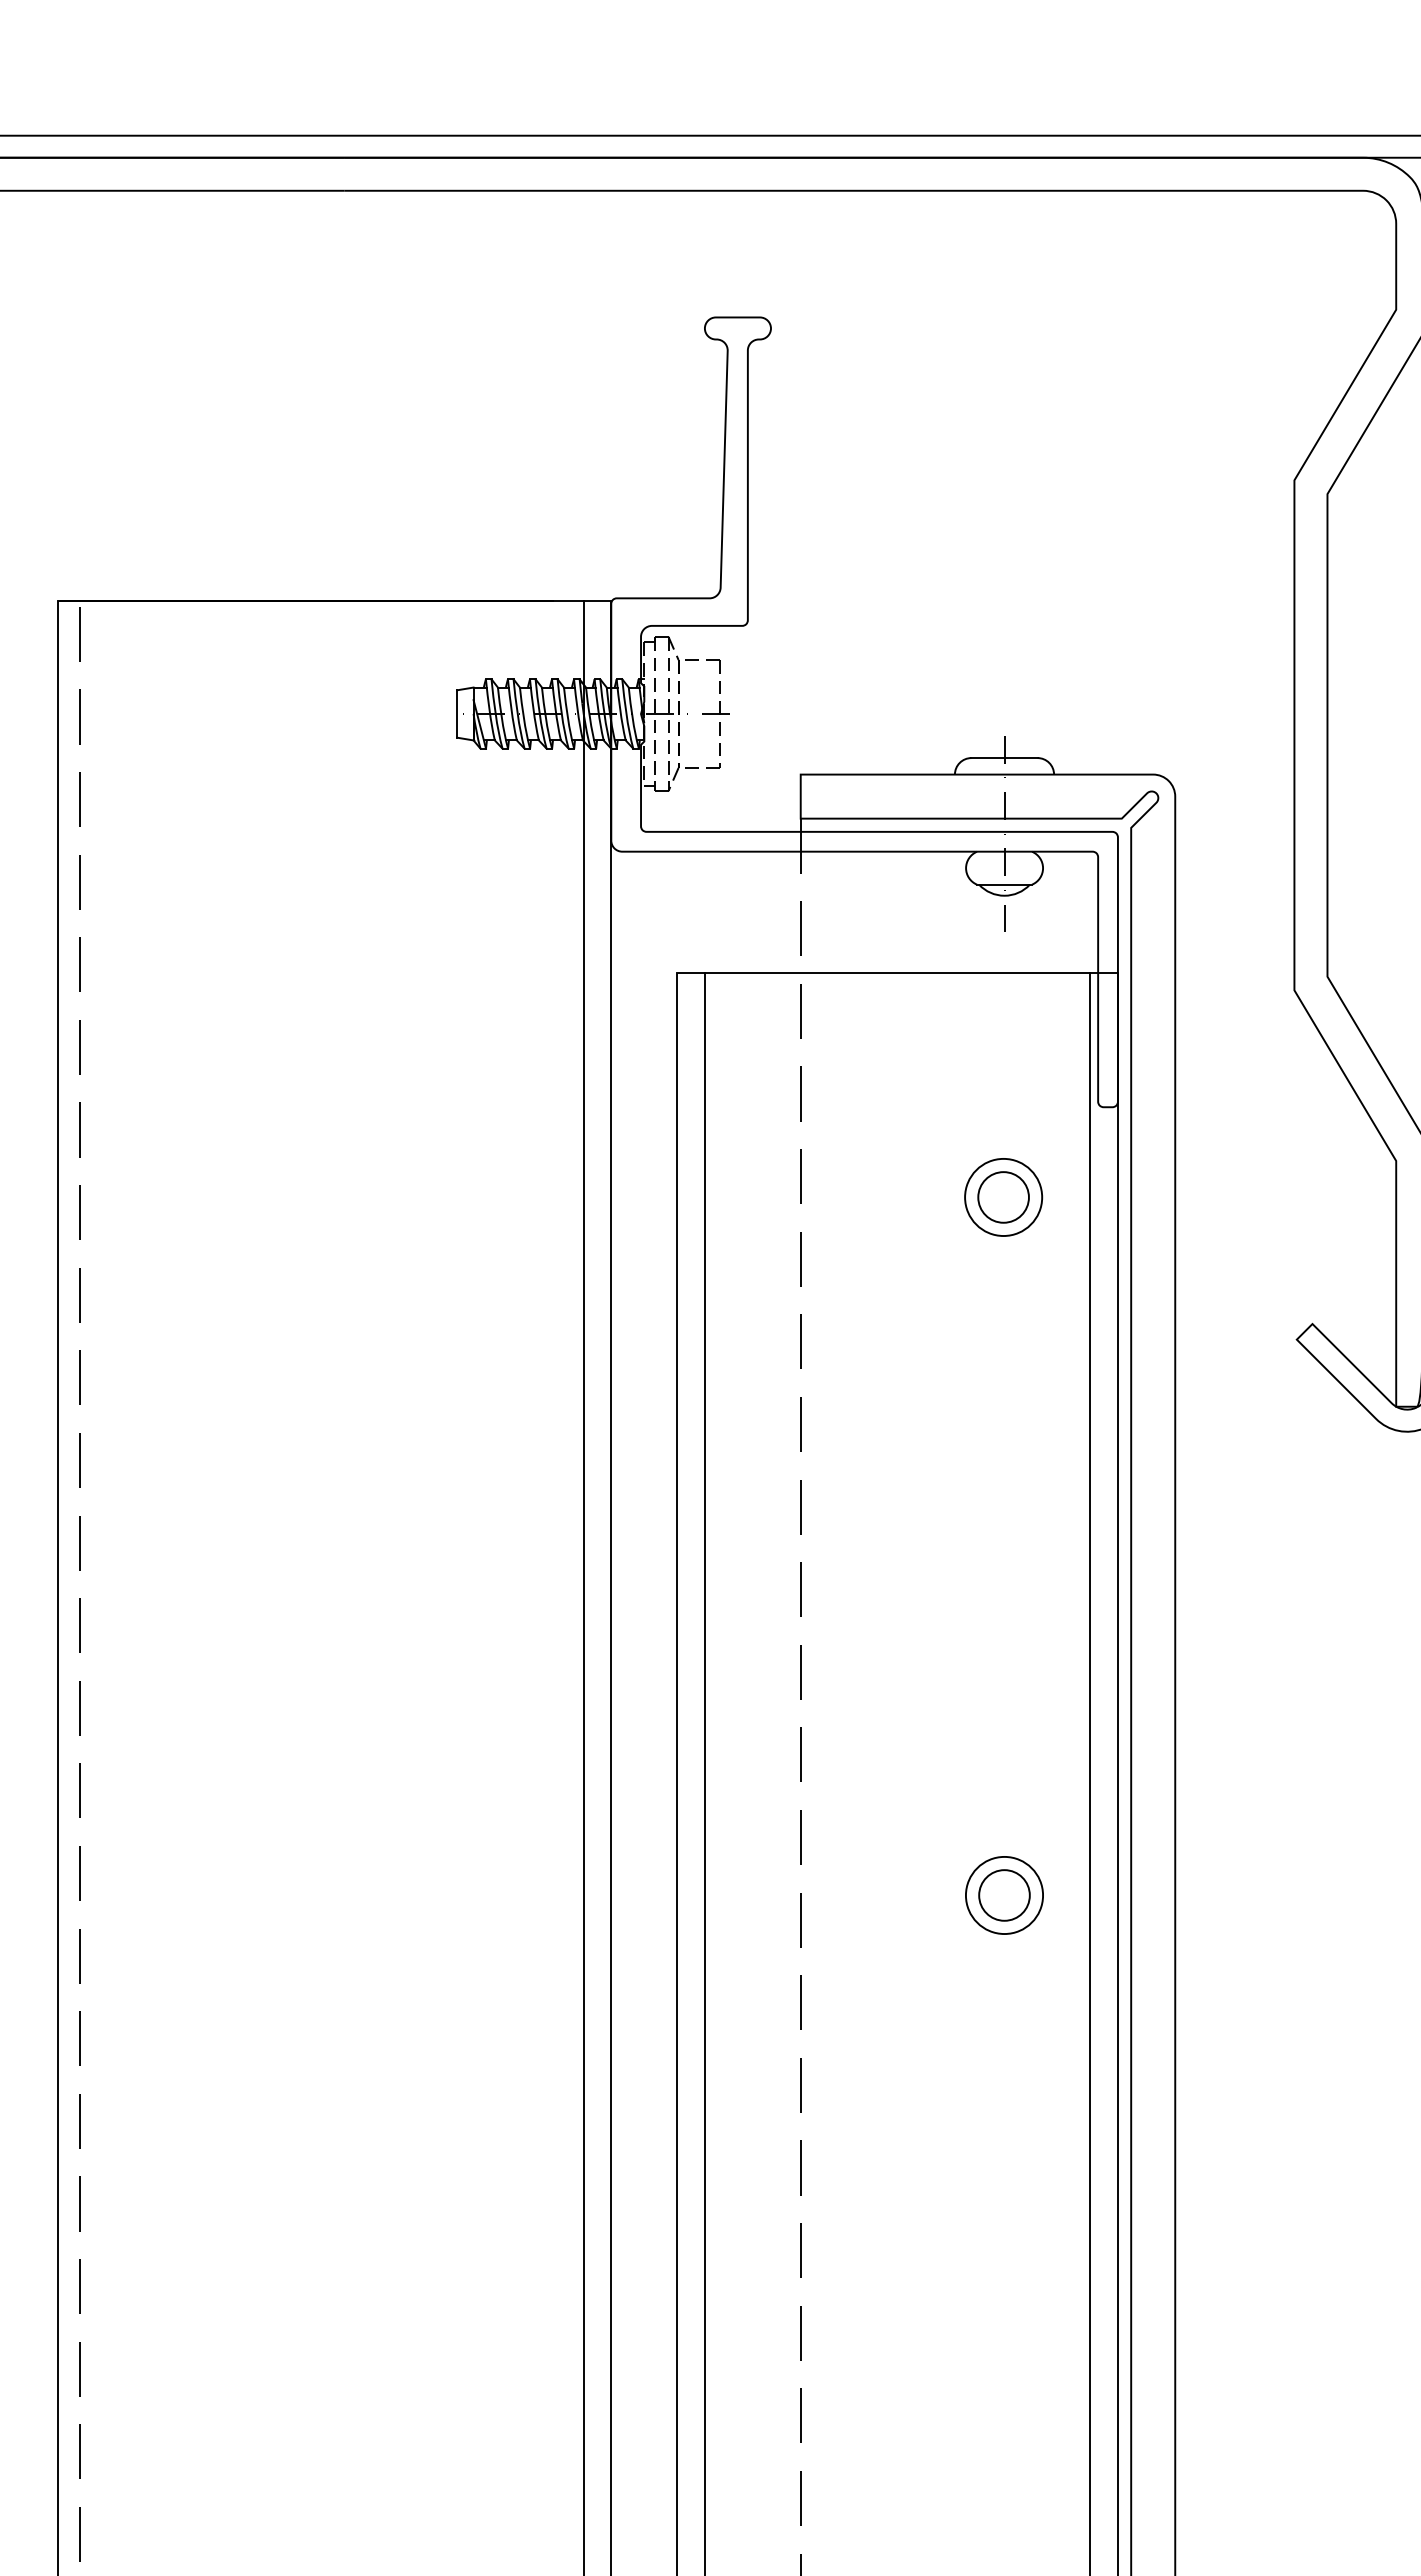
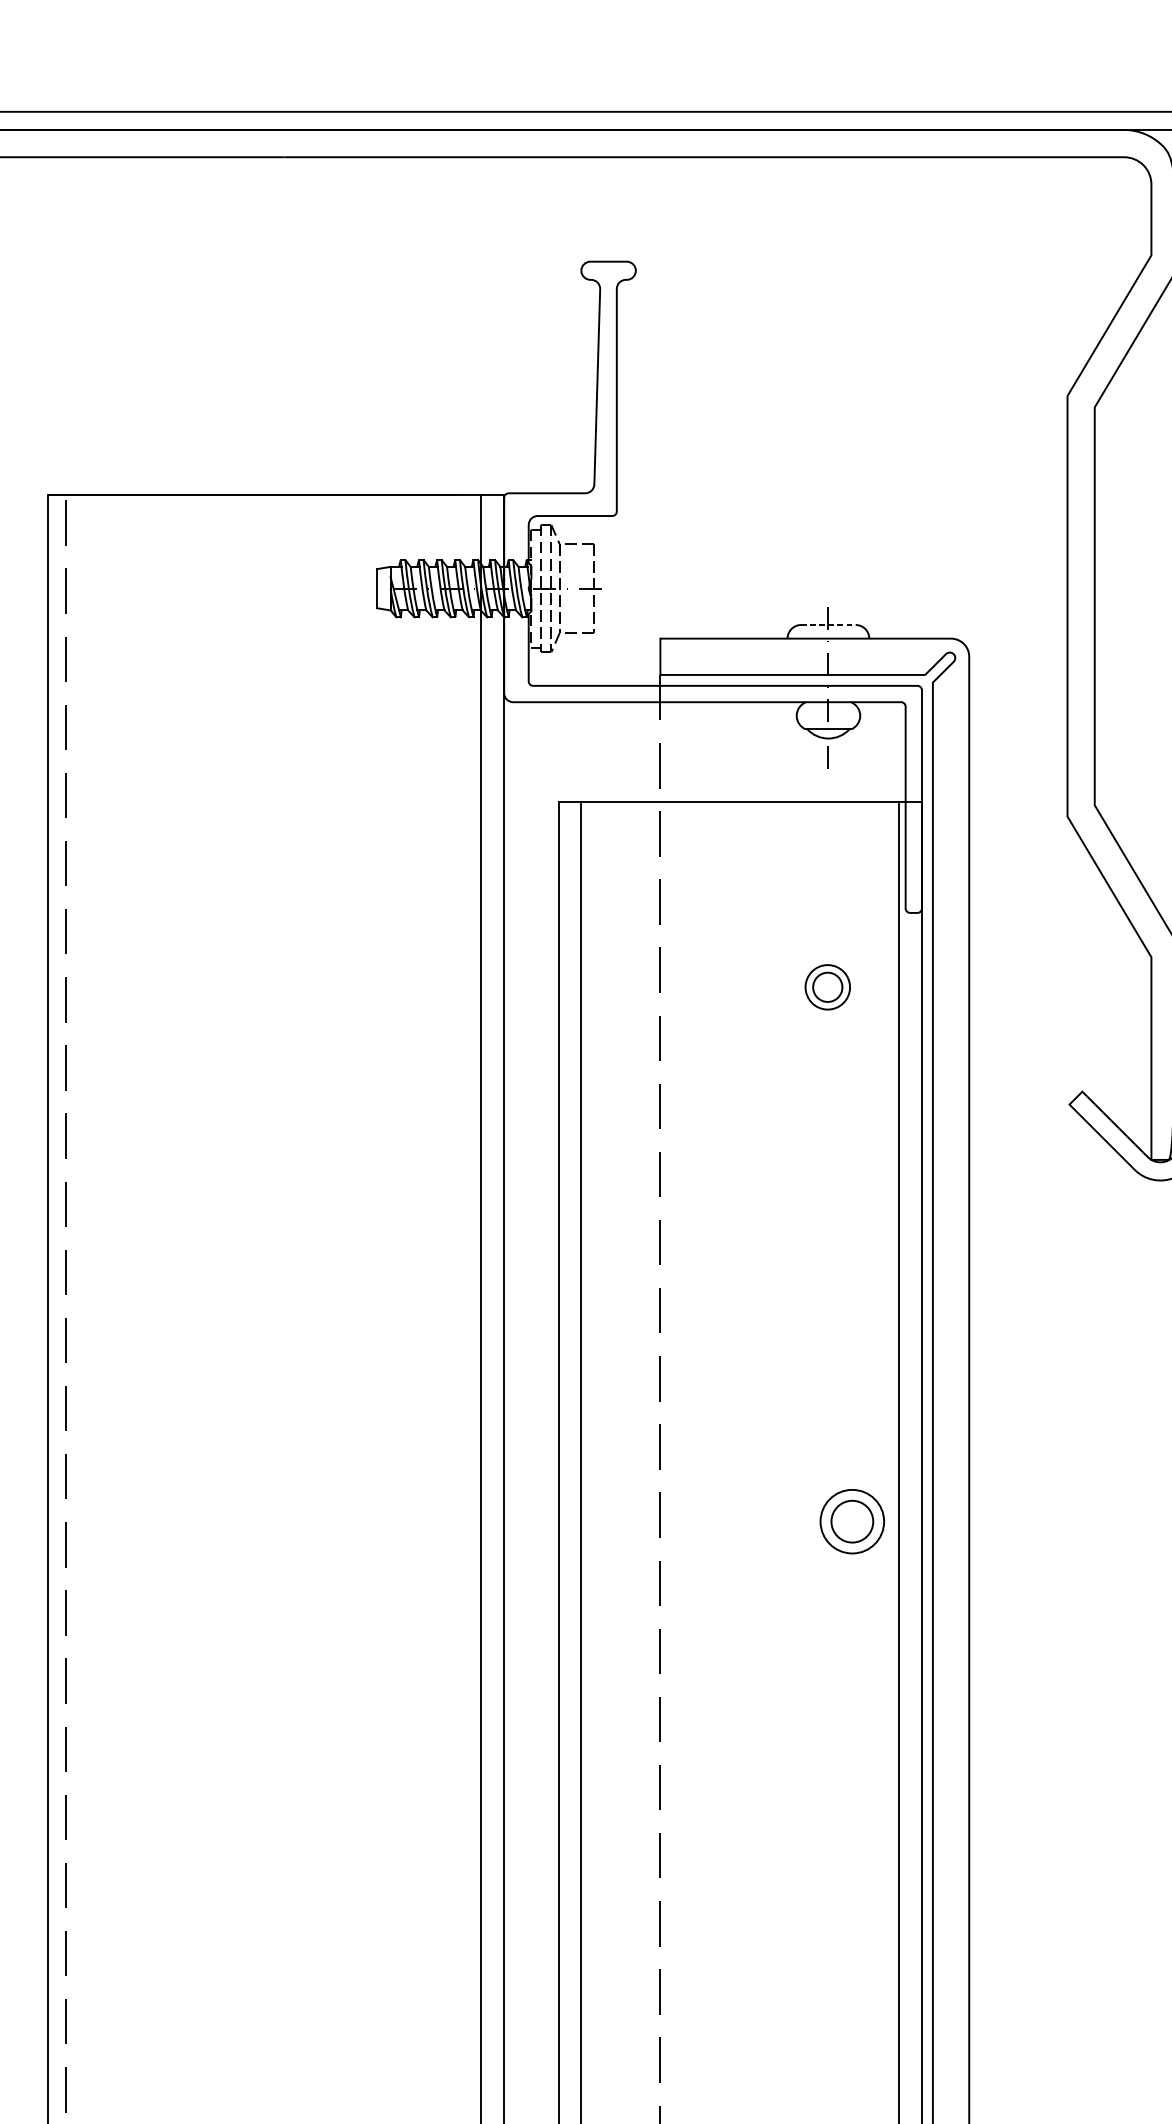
line: (1005, 758) -> (829, 625), solid -> dashed
part: (1003, 1197) -> (827, 987), size x0.7
part: (1004, 1895) -> (852, 1521), moved

